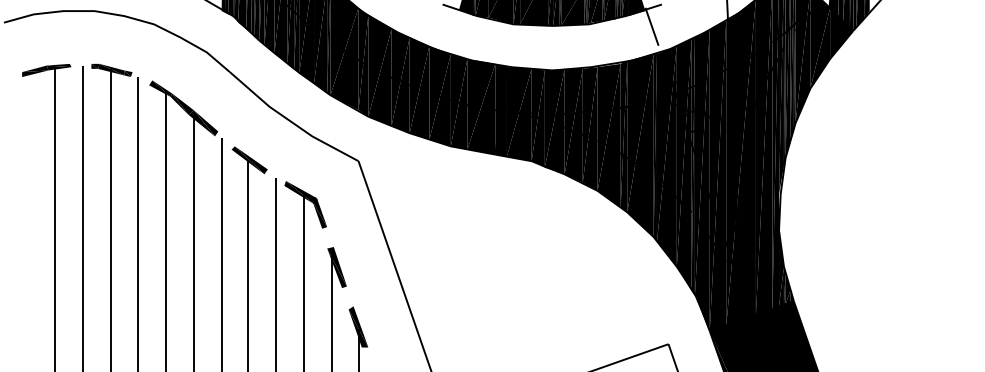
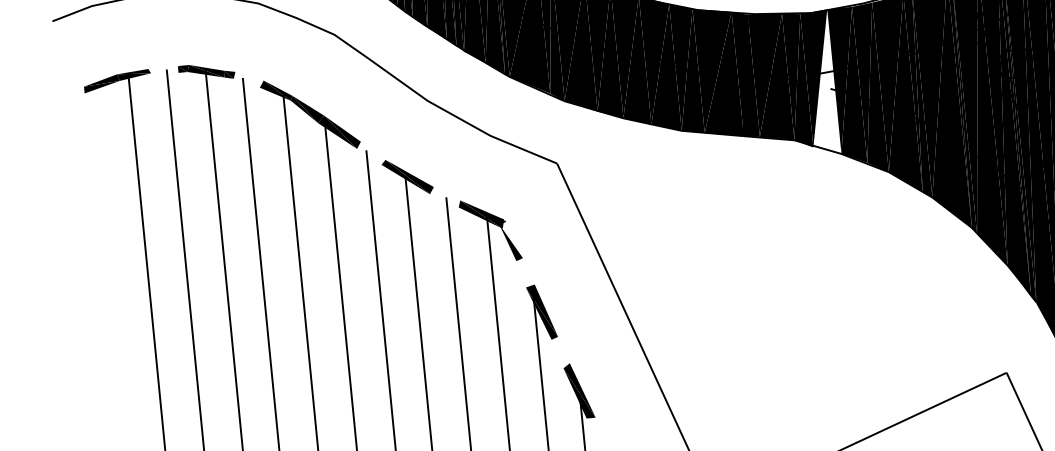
fill: (554, 121) -> (820, 82), removed
fill: (319, 213) -> (510, 240), removed

